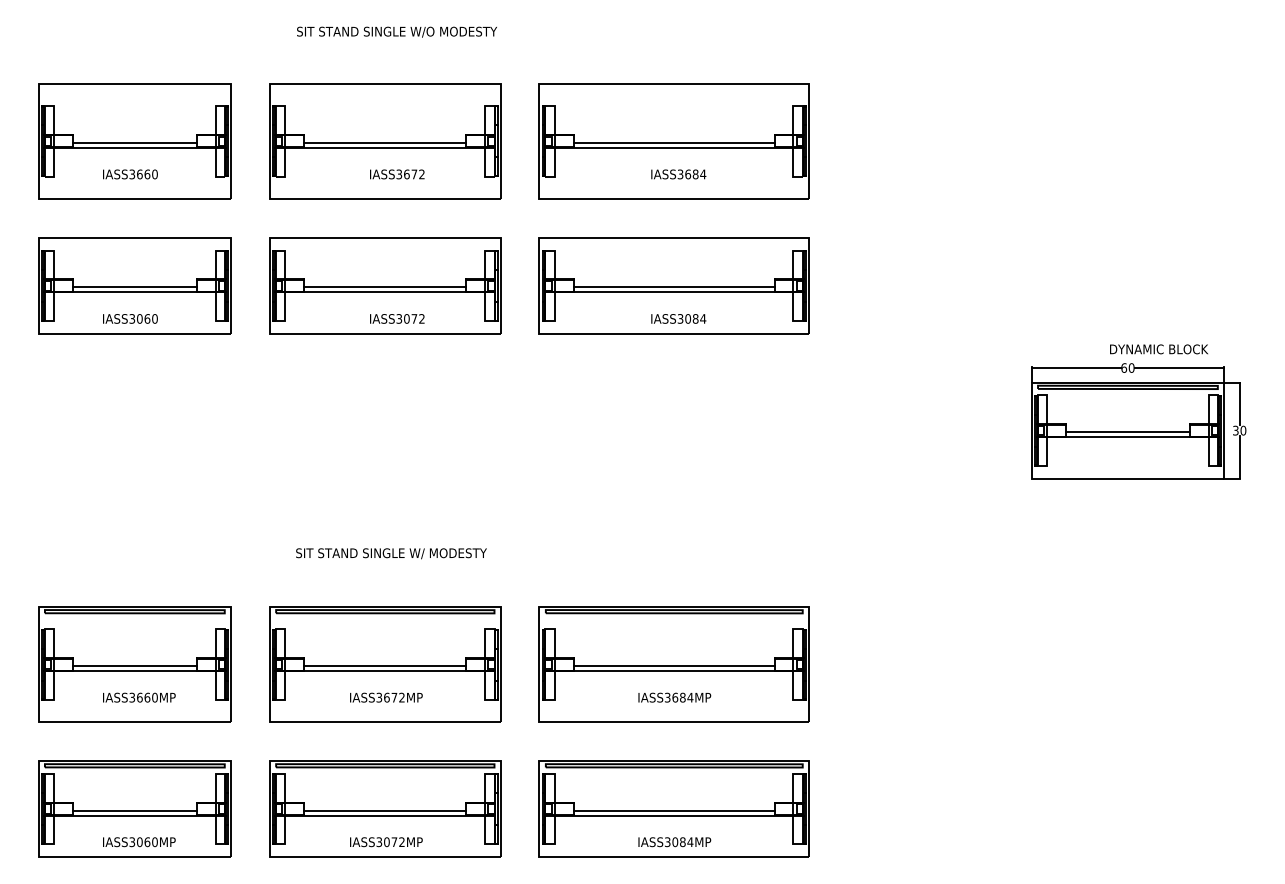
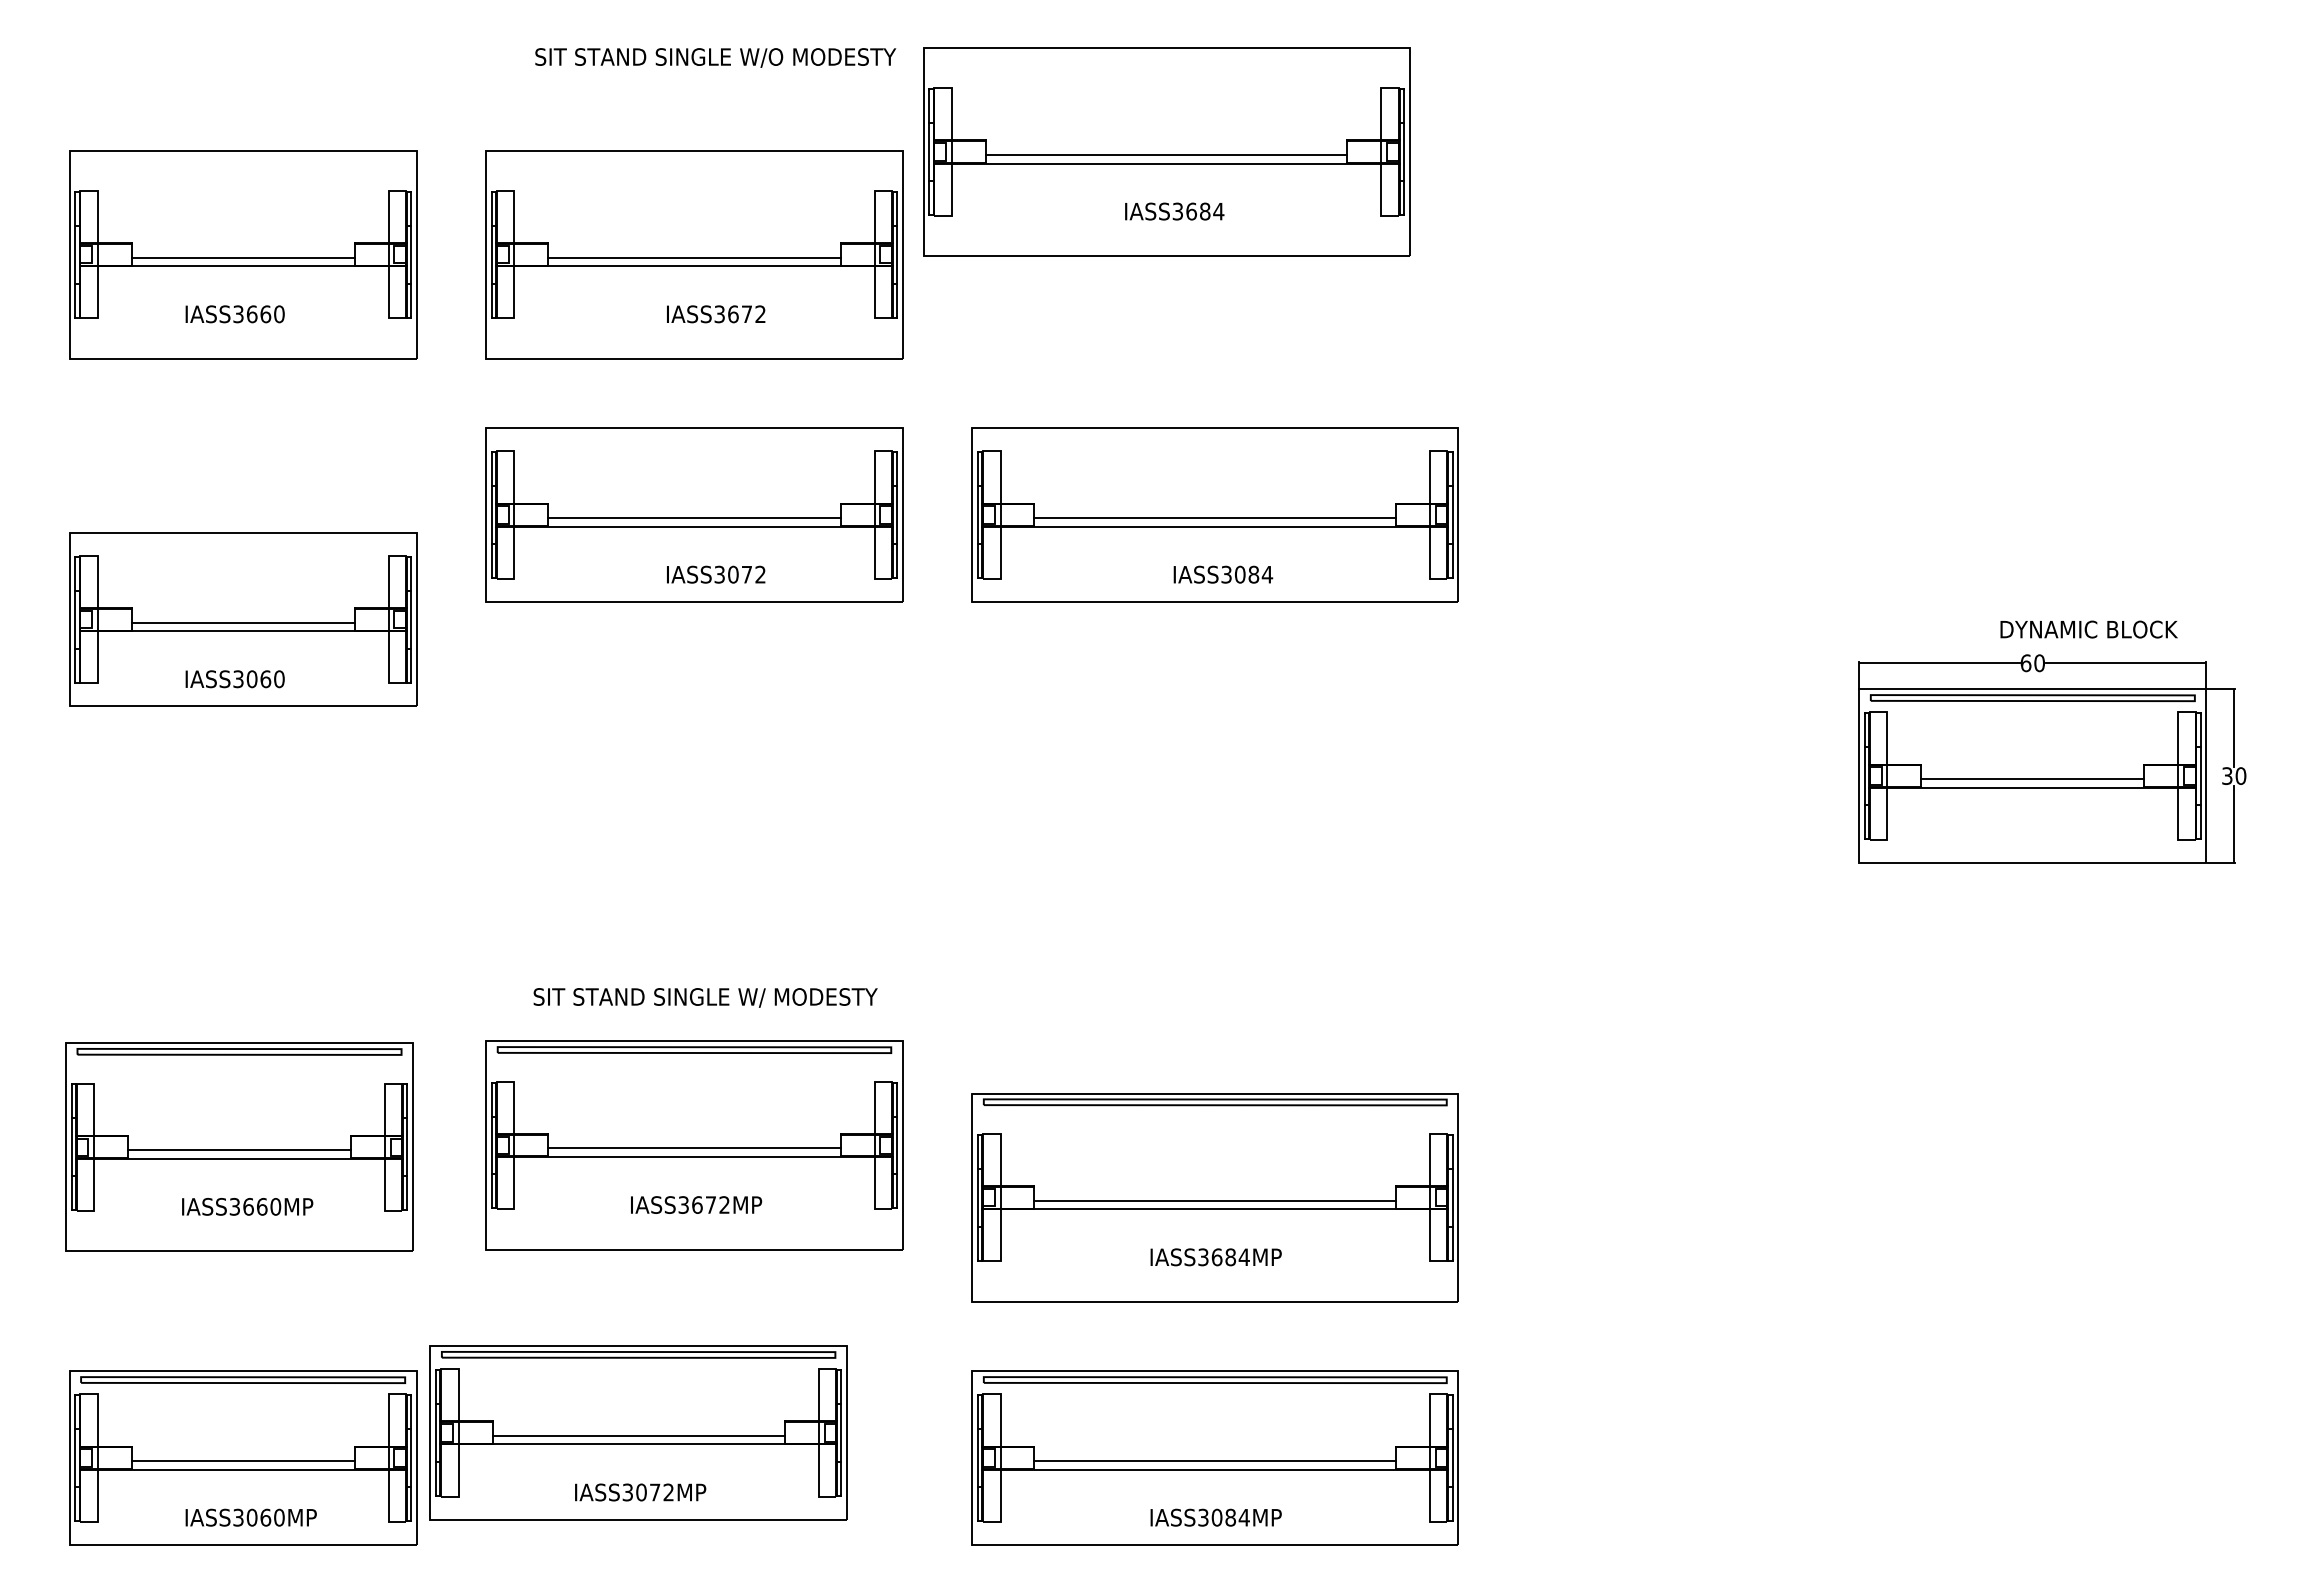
part: (673, 141) -> (1165, 152), moved
part: (134, 285) -> (242, 618), moved
part: (134, 664) -> (238, 1147), moved
part: (385, 664) -> (694, 1145), moved
part: (385, 808) -> (638, 1431), moved

